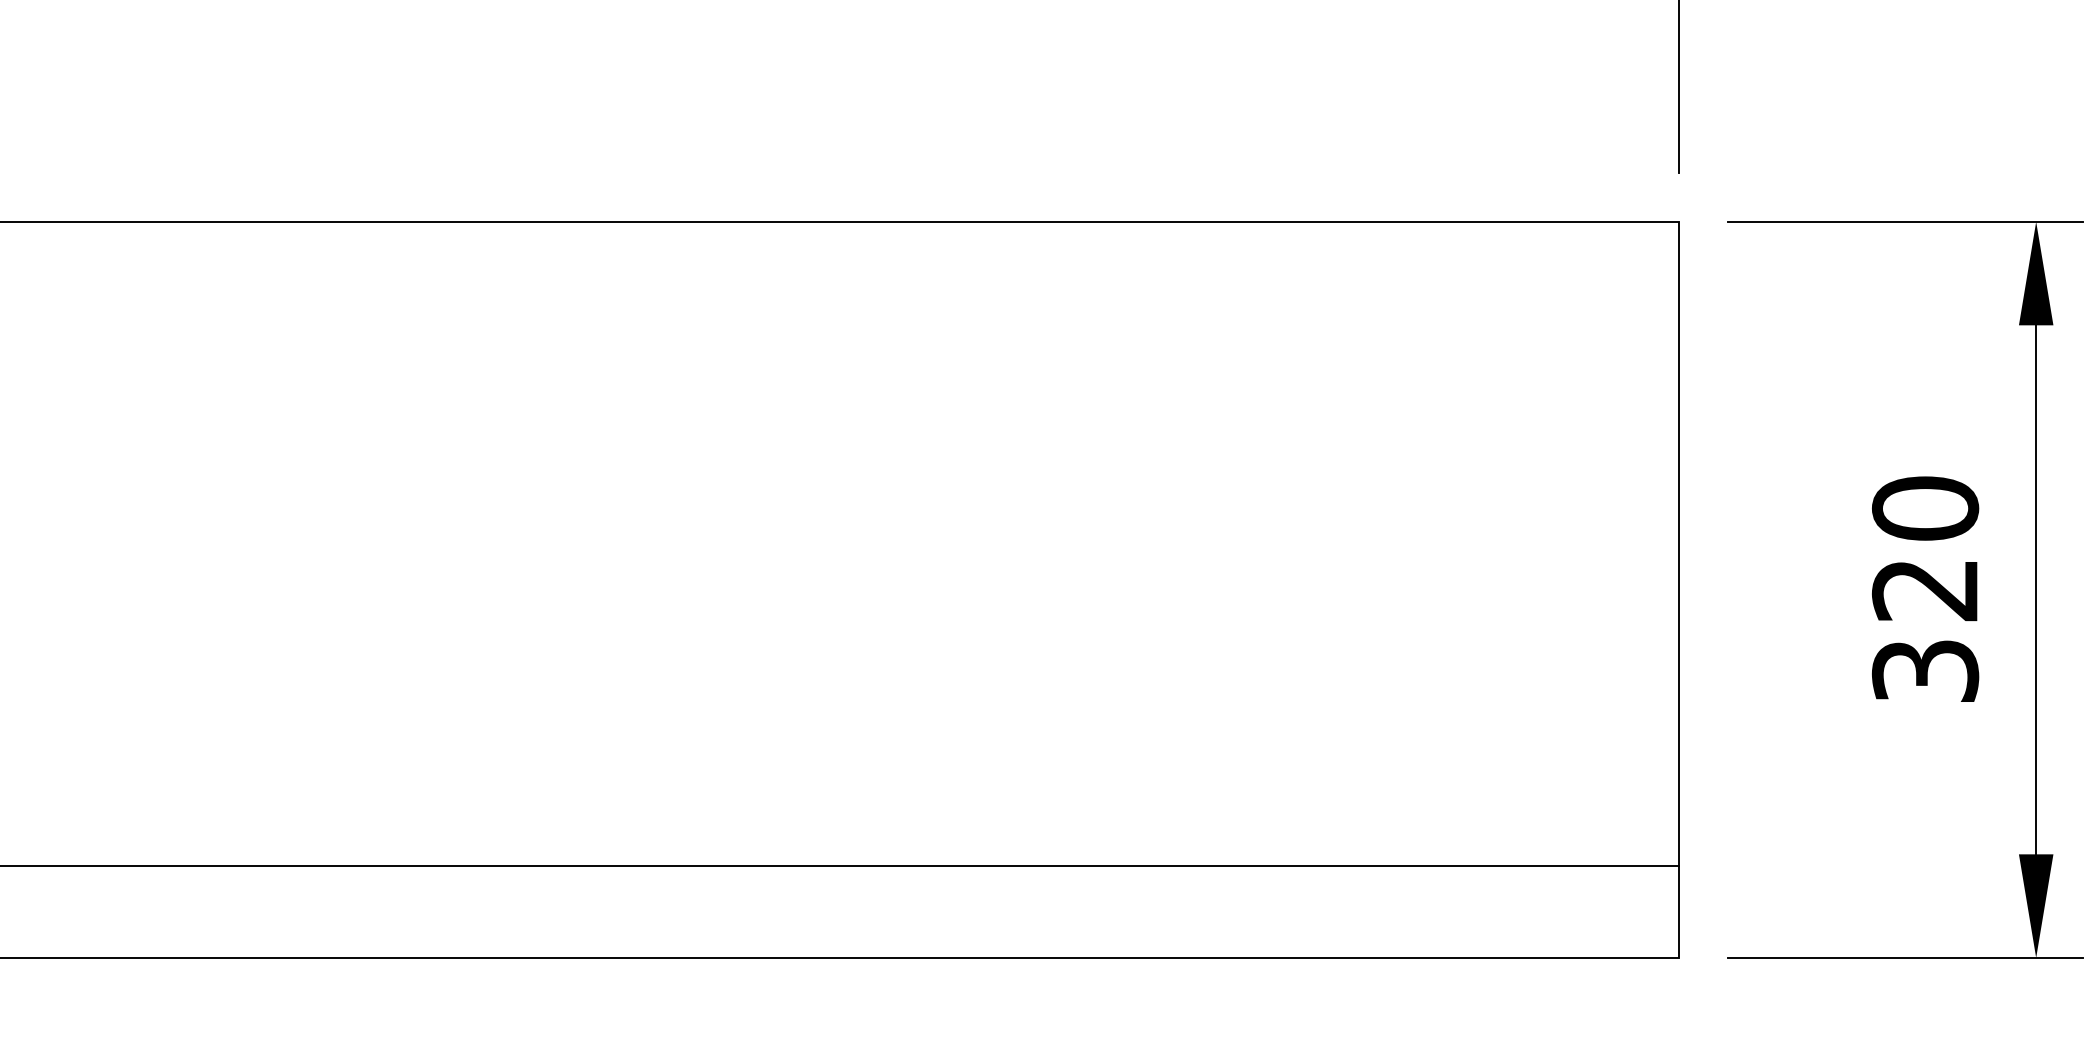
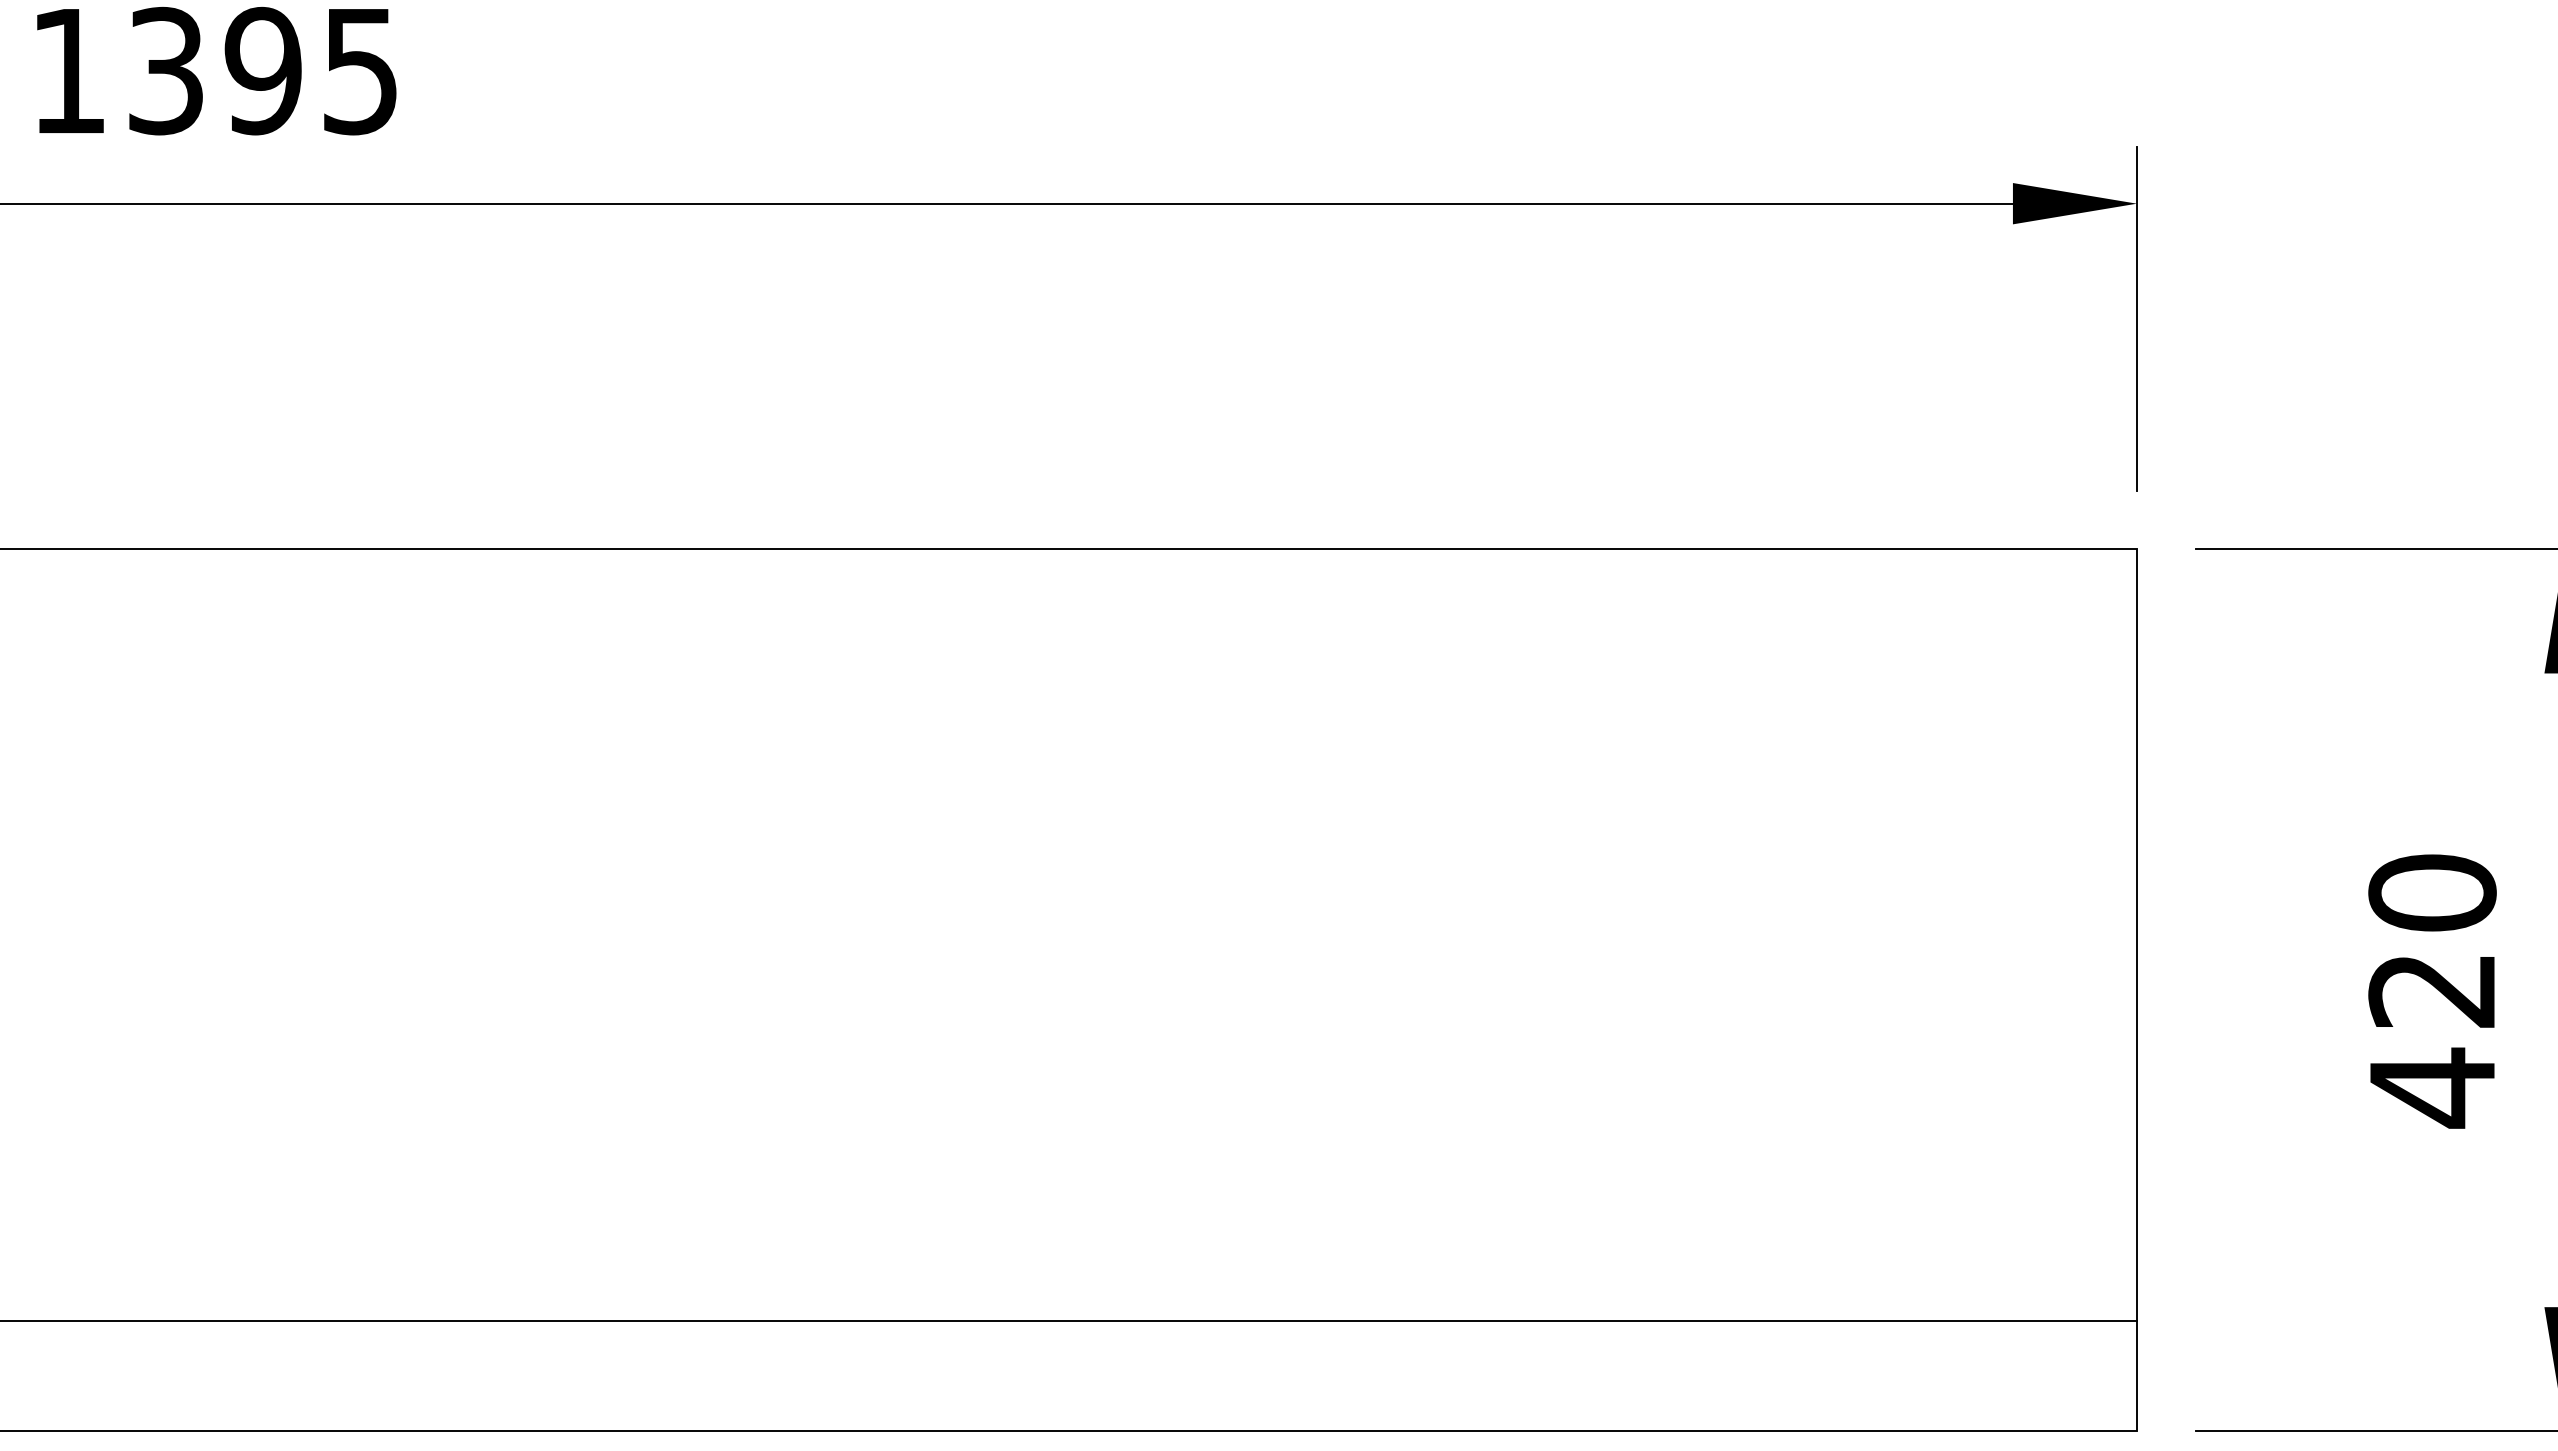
text: (1925, 670) -> (2432, 1087), 320 -> 420

